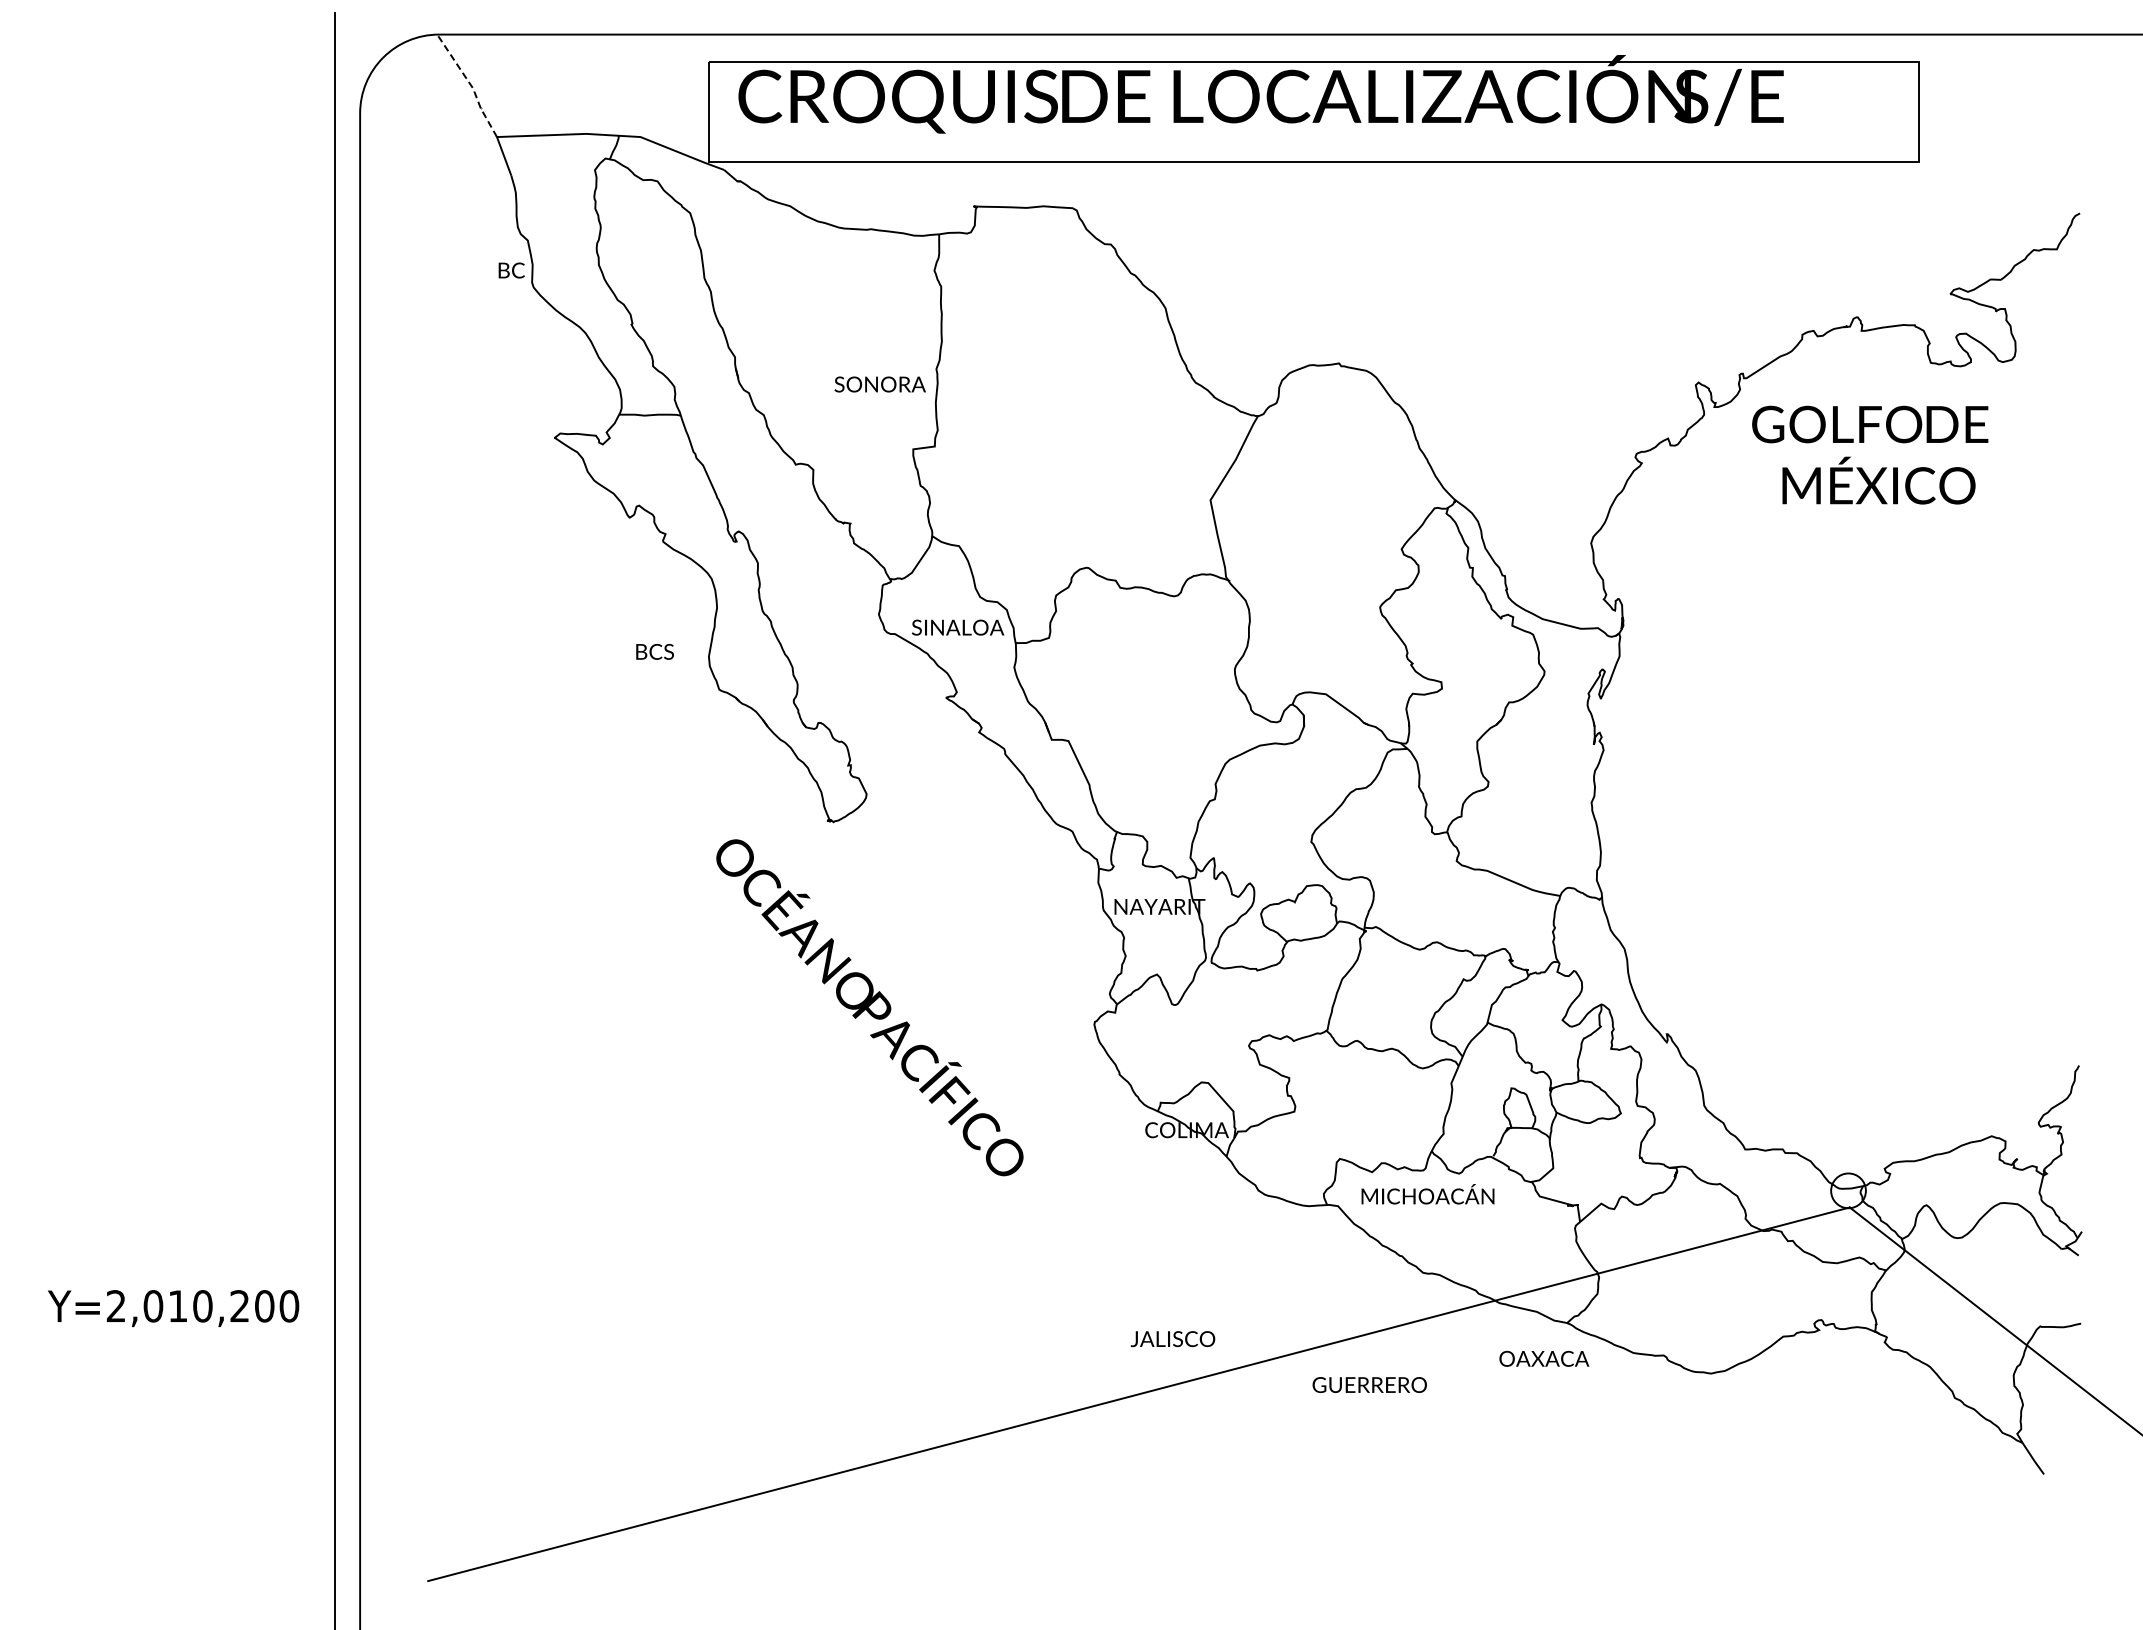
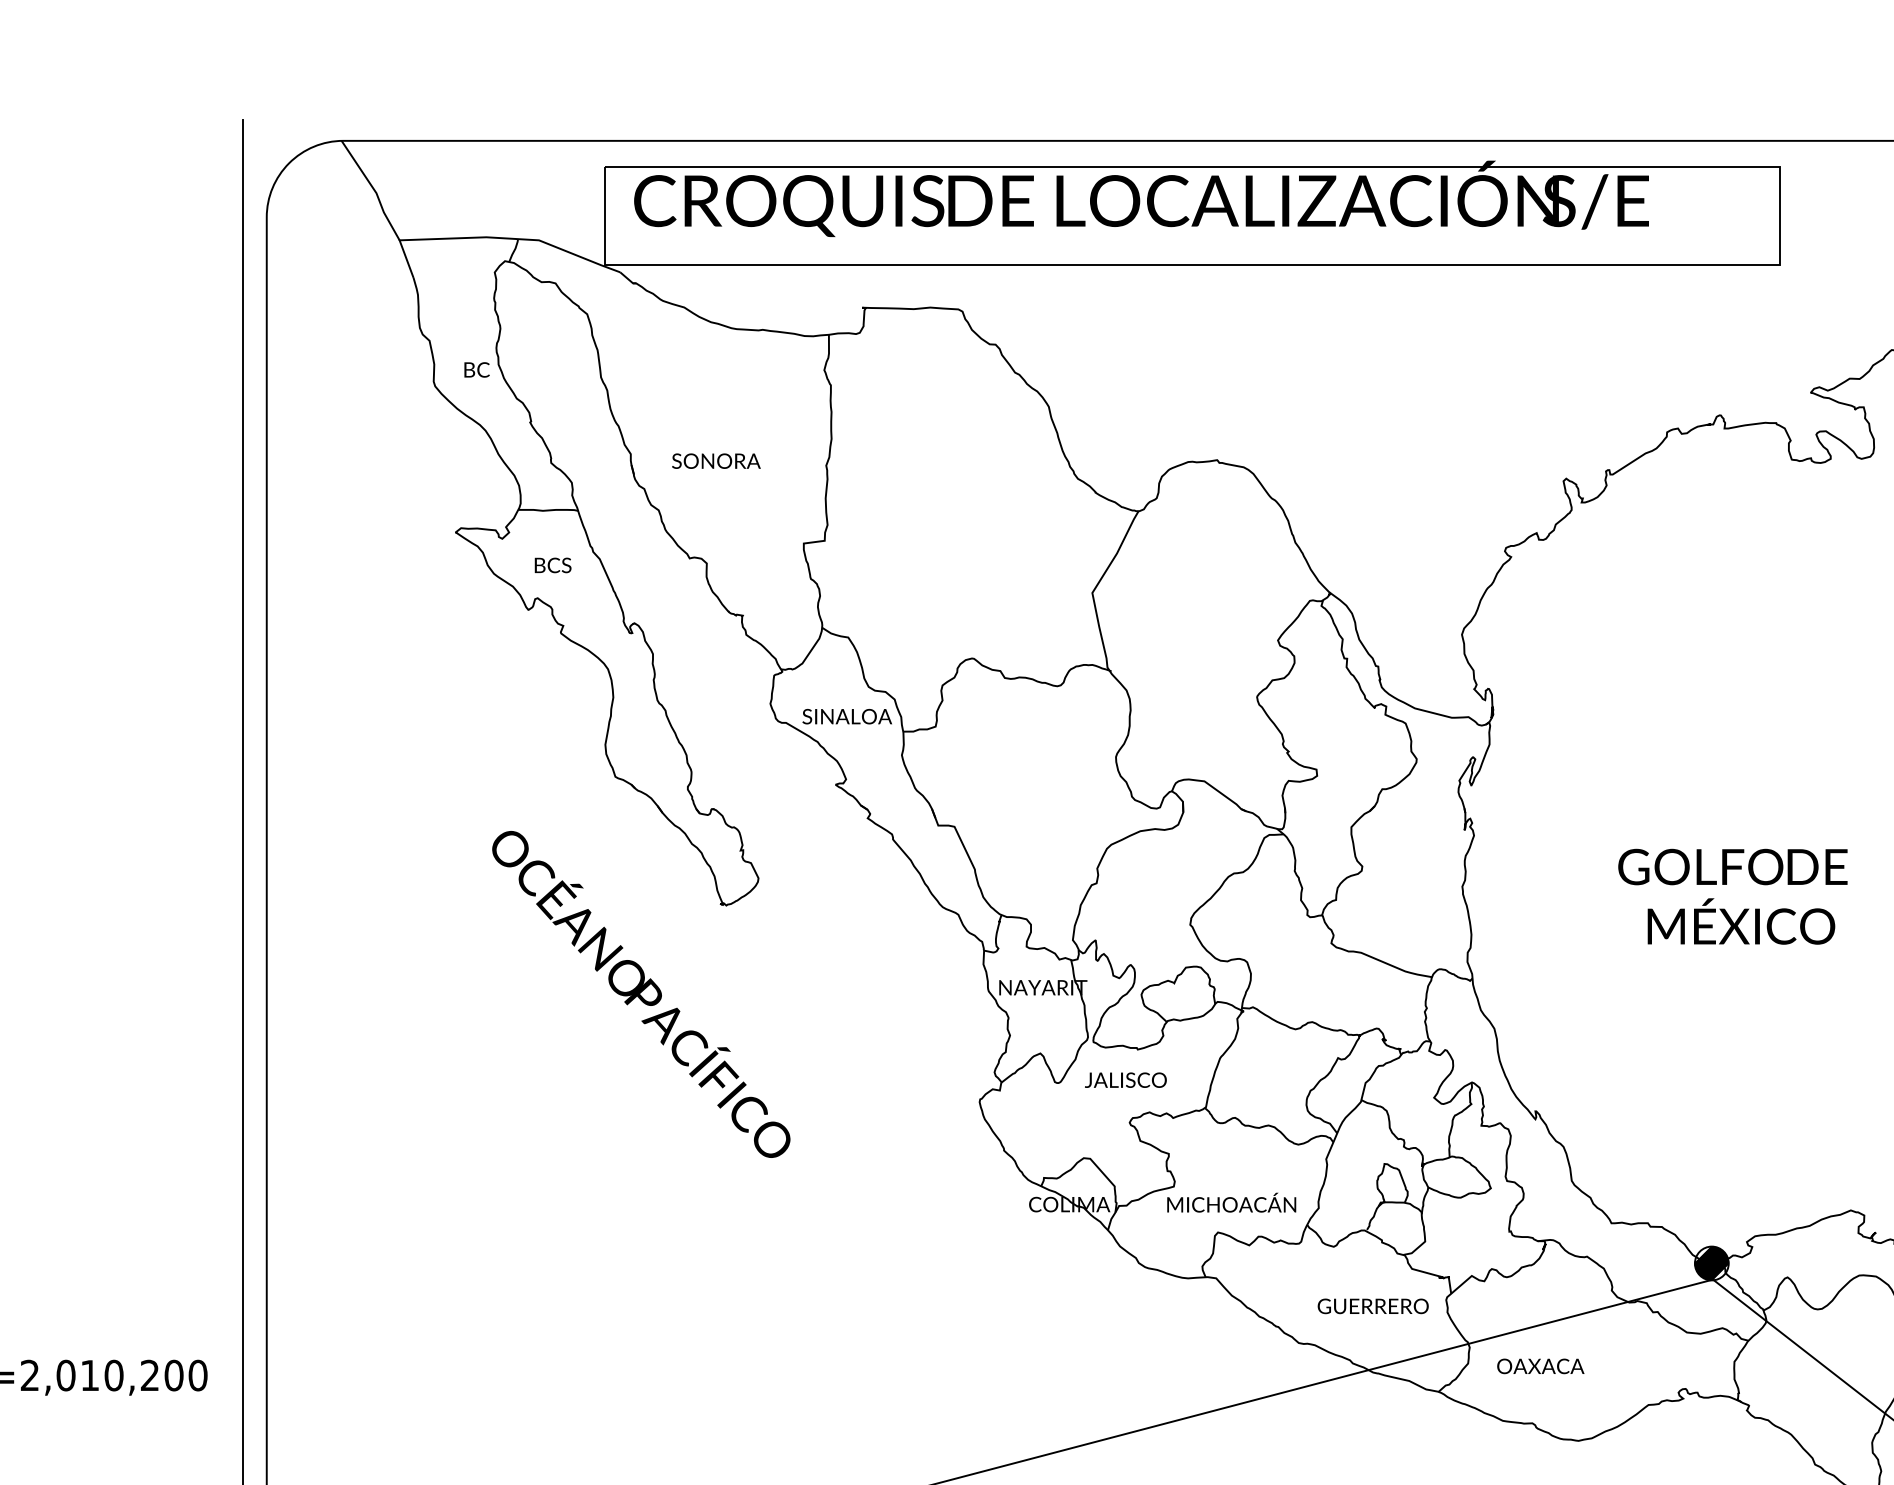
line: (470, 85) -> (373, 190), dashed -> solid
text: (511, 270) -> (476, 369), moved
text: (879, 384) -> (715, 461), moved
text: (1870, 454) -> (1733, 896), moved
text: (654, 651) -> (552, 565), moved
text: (869, 1007) -> (640, 994), moved
hatch: (1848, 1190) -> (1711, 1263), added
text: (1427, 1194) -> (1231, 1202), moved
text: (1172, 1339) -> (1125, 1080), moved
text: (1544, 1358) -> (1540, 1366), moved
text: (1369, 1384) -> (1372, 1305), moved

